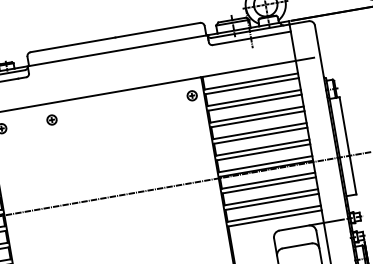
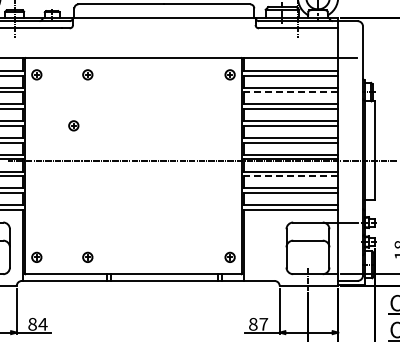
line: (254, 102) -> (290, 92), solid -> dashed
part: (46, 172) -> (73, 125), added
line: (269, 185) -> (290, 176), solid -> dashed

